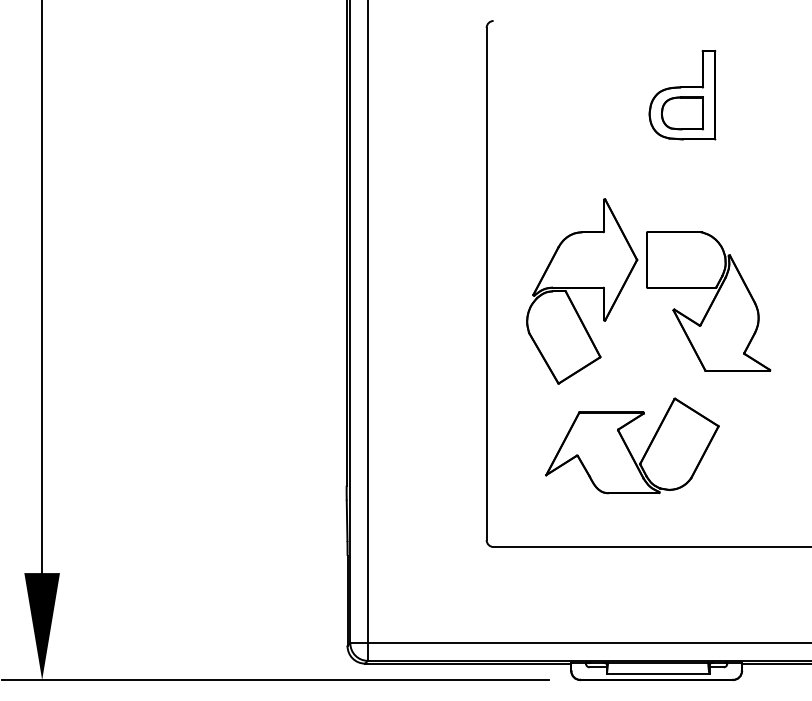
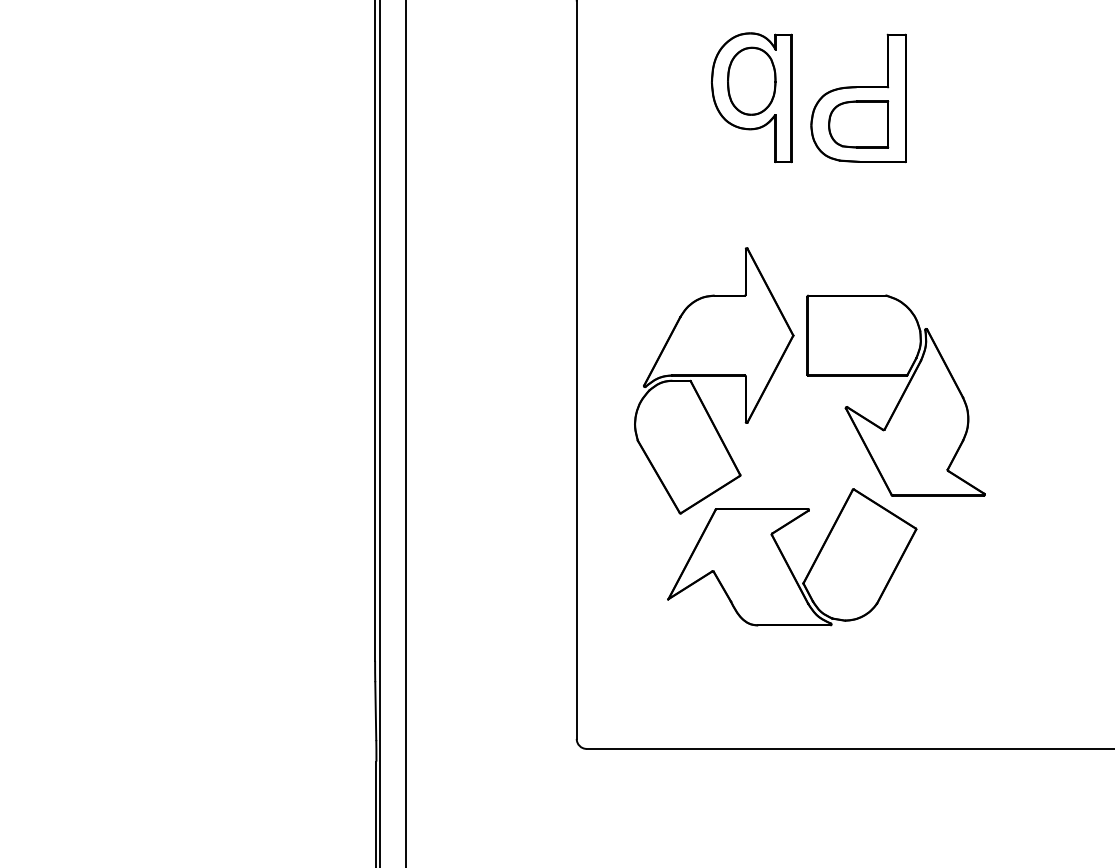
part: (607, 94) -> (750, 97), added
part: (632, 445) -> (792, 556), moved

